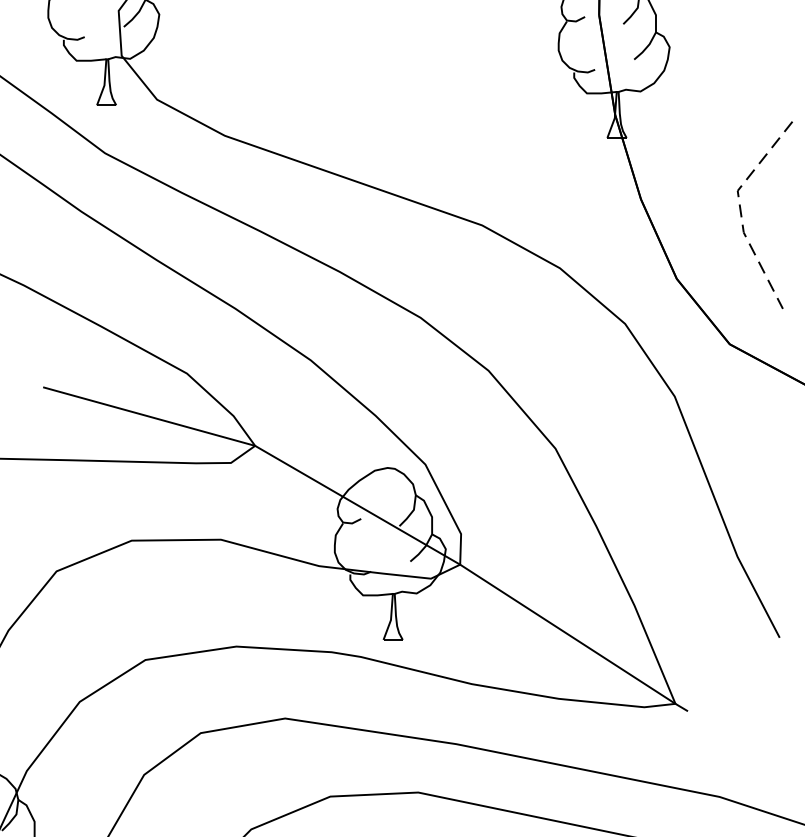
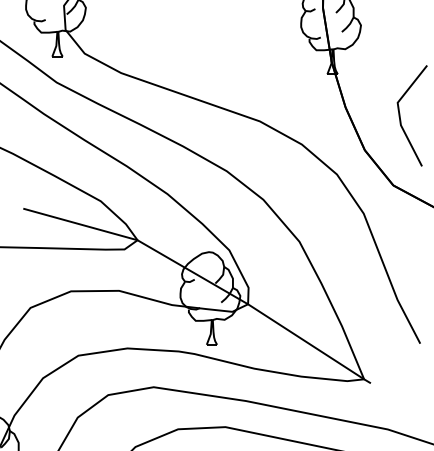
line: (741, 210) -> (399, 113), dashed -> solid

